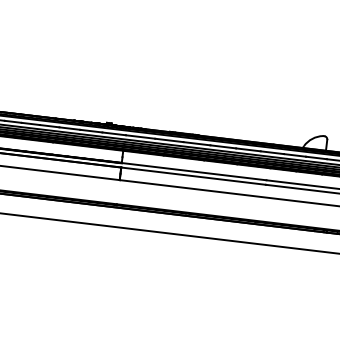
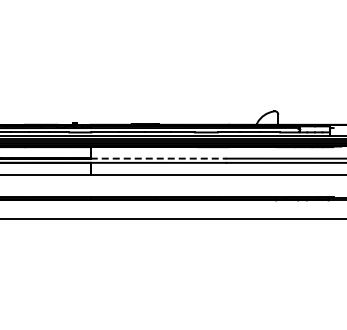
line: (194, 171) -> (158, 158), solid -> dashed

